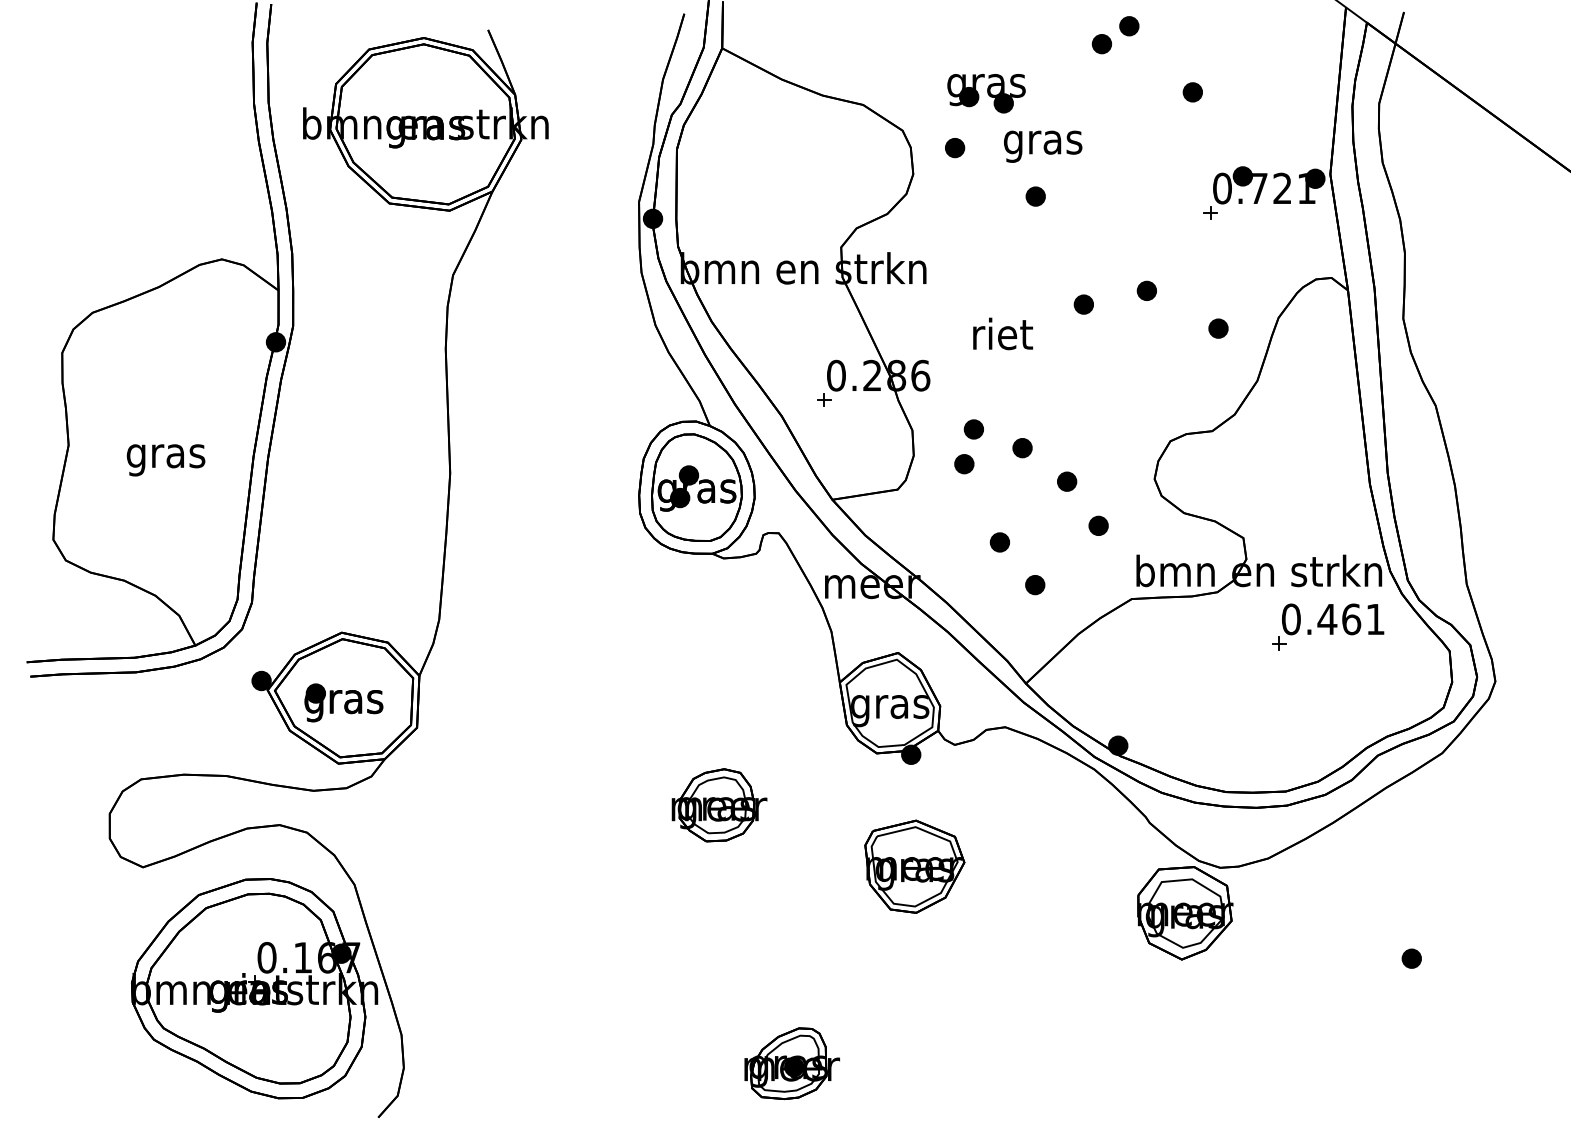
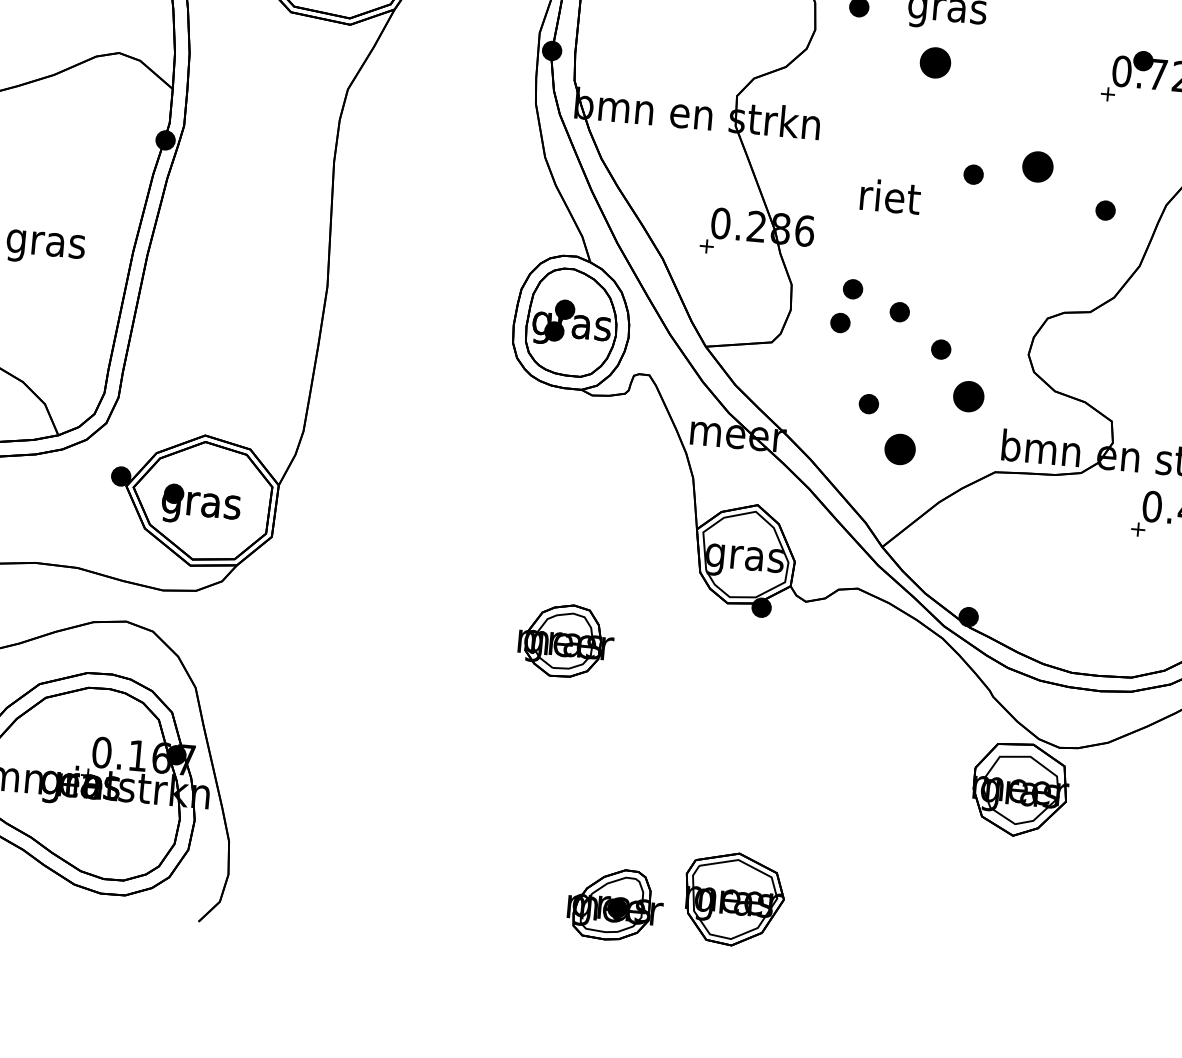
part: (1035, 196) -> (935, 62), size x1.6
part: (1146, 290) -> (1037, 166), size x1.6
part: (1098, 525) -> (968, 396), size x1.6
part: (1035, 585) -> (900, 450), size x1.6
part: (914, 866) -> (733, 899), moved

